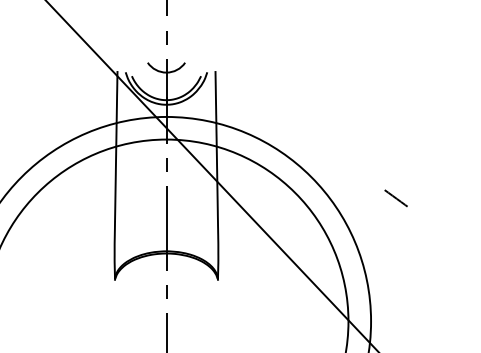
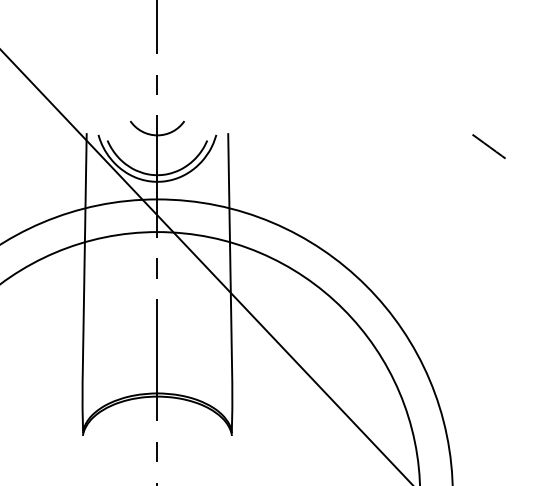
line: (395, 198) -> (488, 146), moved

